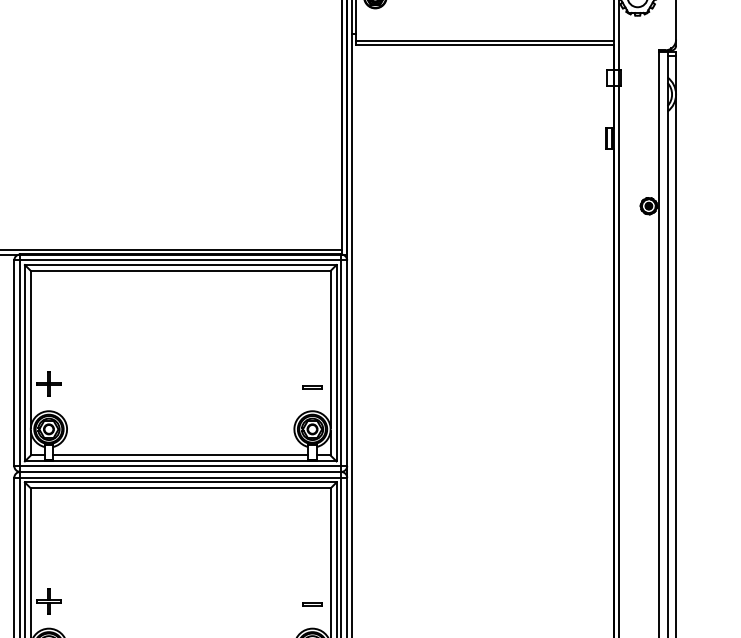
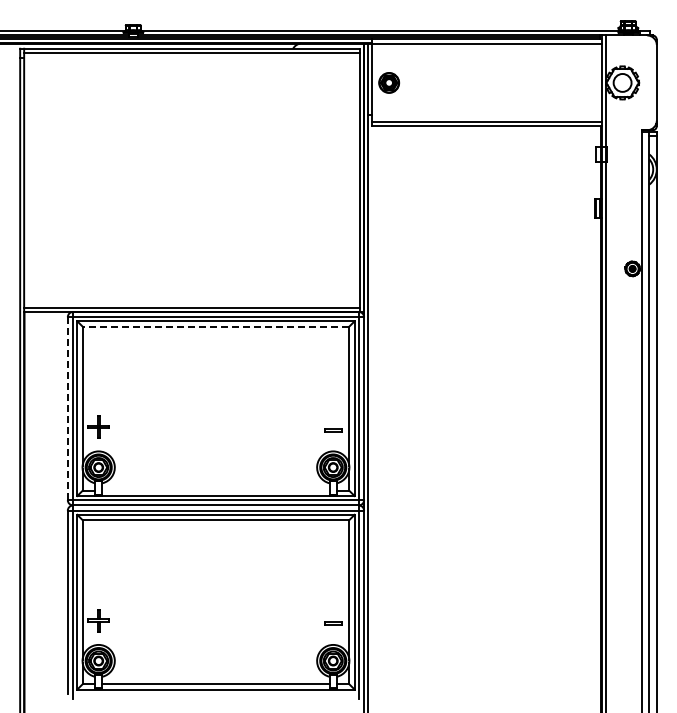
line: (180, 270) -> (215, 326), solid -> dashed
line: (13, 363) -> (67, 408), solid -> dashed
line: (180, 455) -> (215, 490), removed

